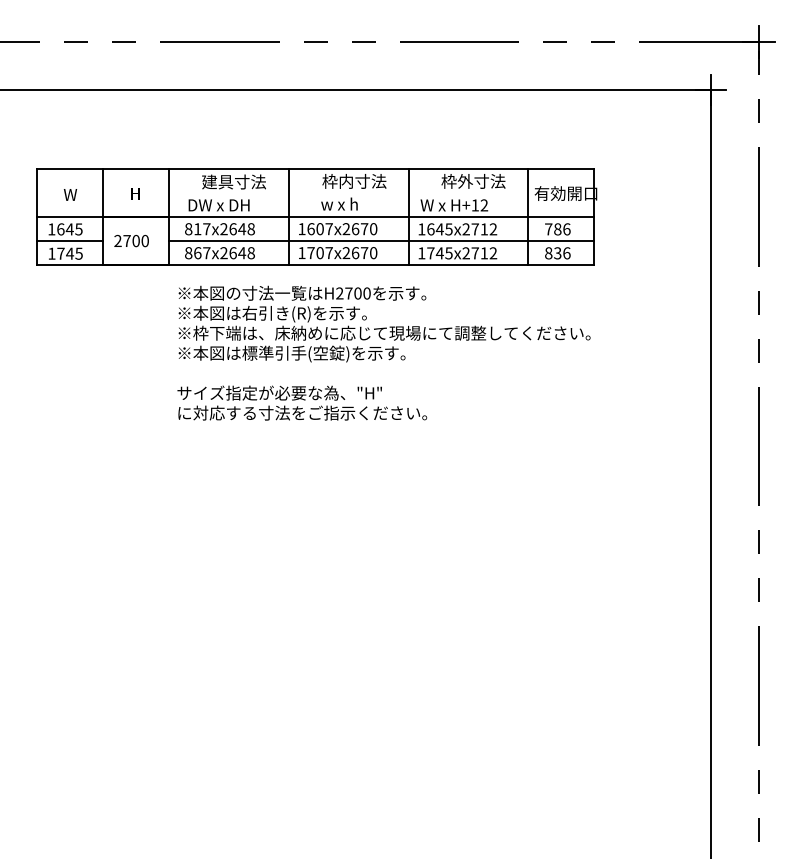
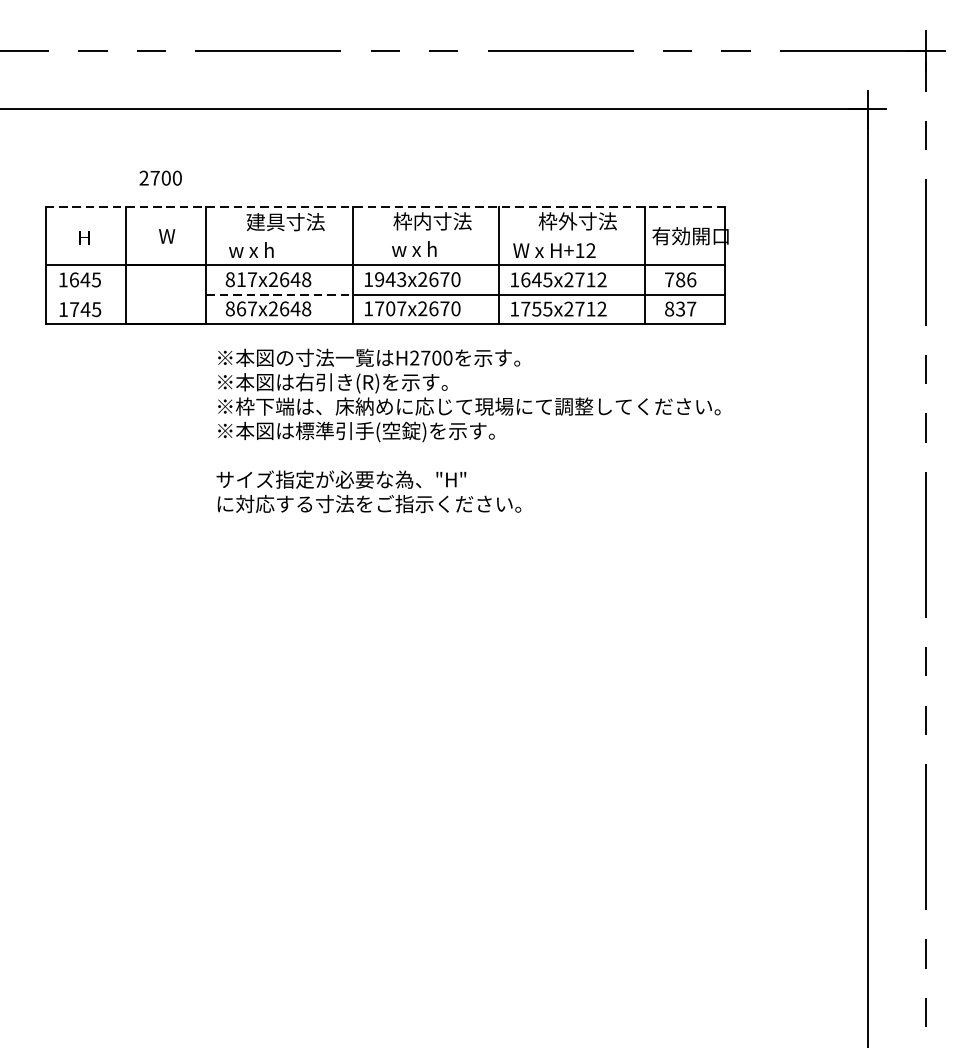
line: (315, 169) -> (385, 206), solid -> dashed
text: (136, 193) -> (166, 236), H -> W
text: (70, 194) -> (86, 237), W -> H
text: (218, 204) -> (266, 249), DW x DH -> w x h
text: (319, 229) -> (389, 280), 1607x2670 -> 1943x2670
line: (70, 241) -> (86, 294), removed
text: (131, 241) -> (160, 178), moved
line: (228, 241) -> (278, 294), solid -> dashed
text: (439, 253) -> (536, 309), 1745x2712 -> 1755x2712
text: (566, 253) -> (691, 309), 836 -> 837

